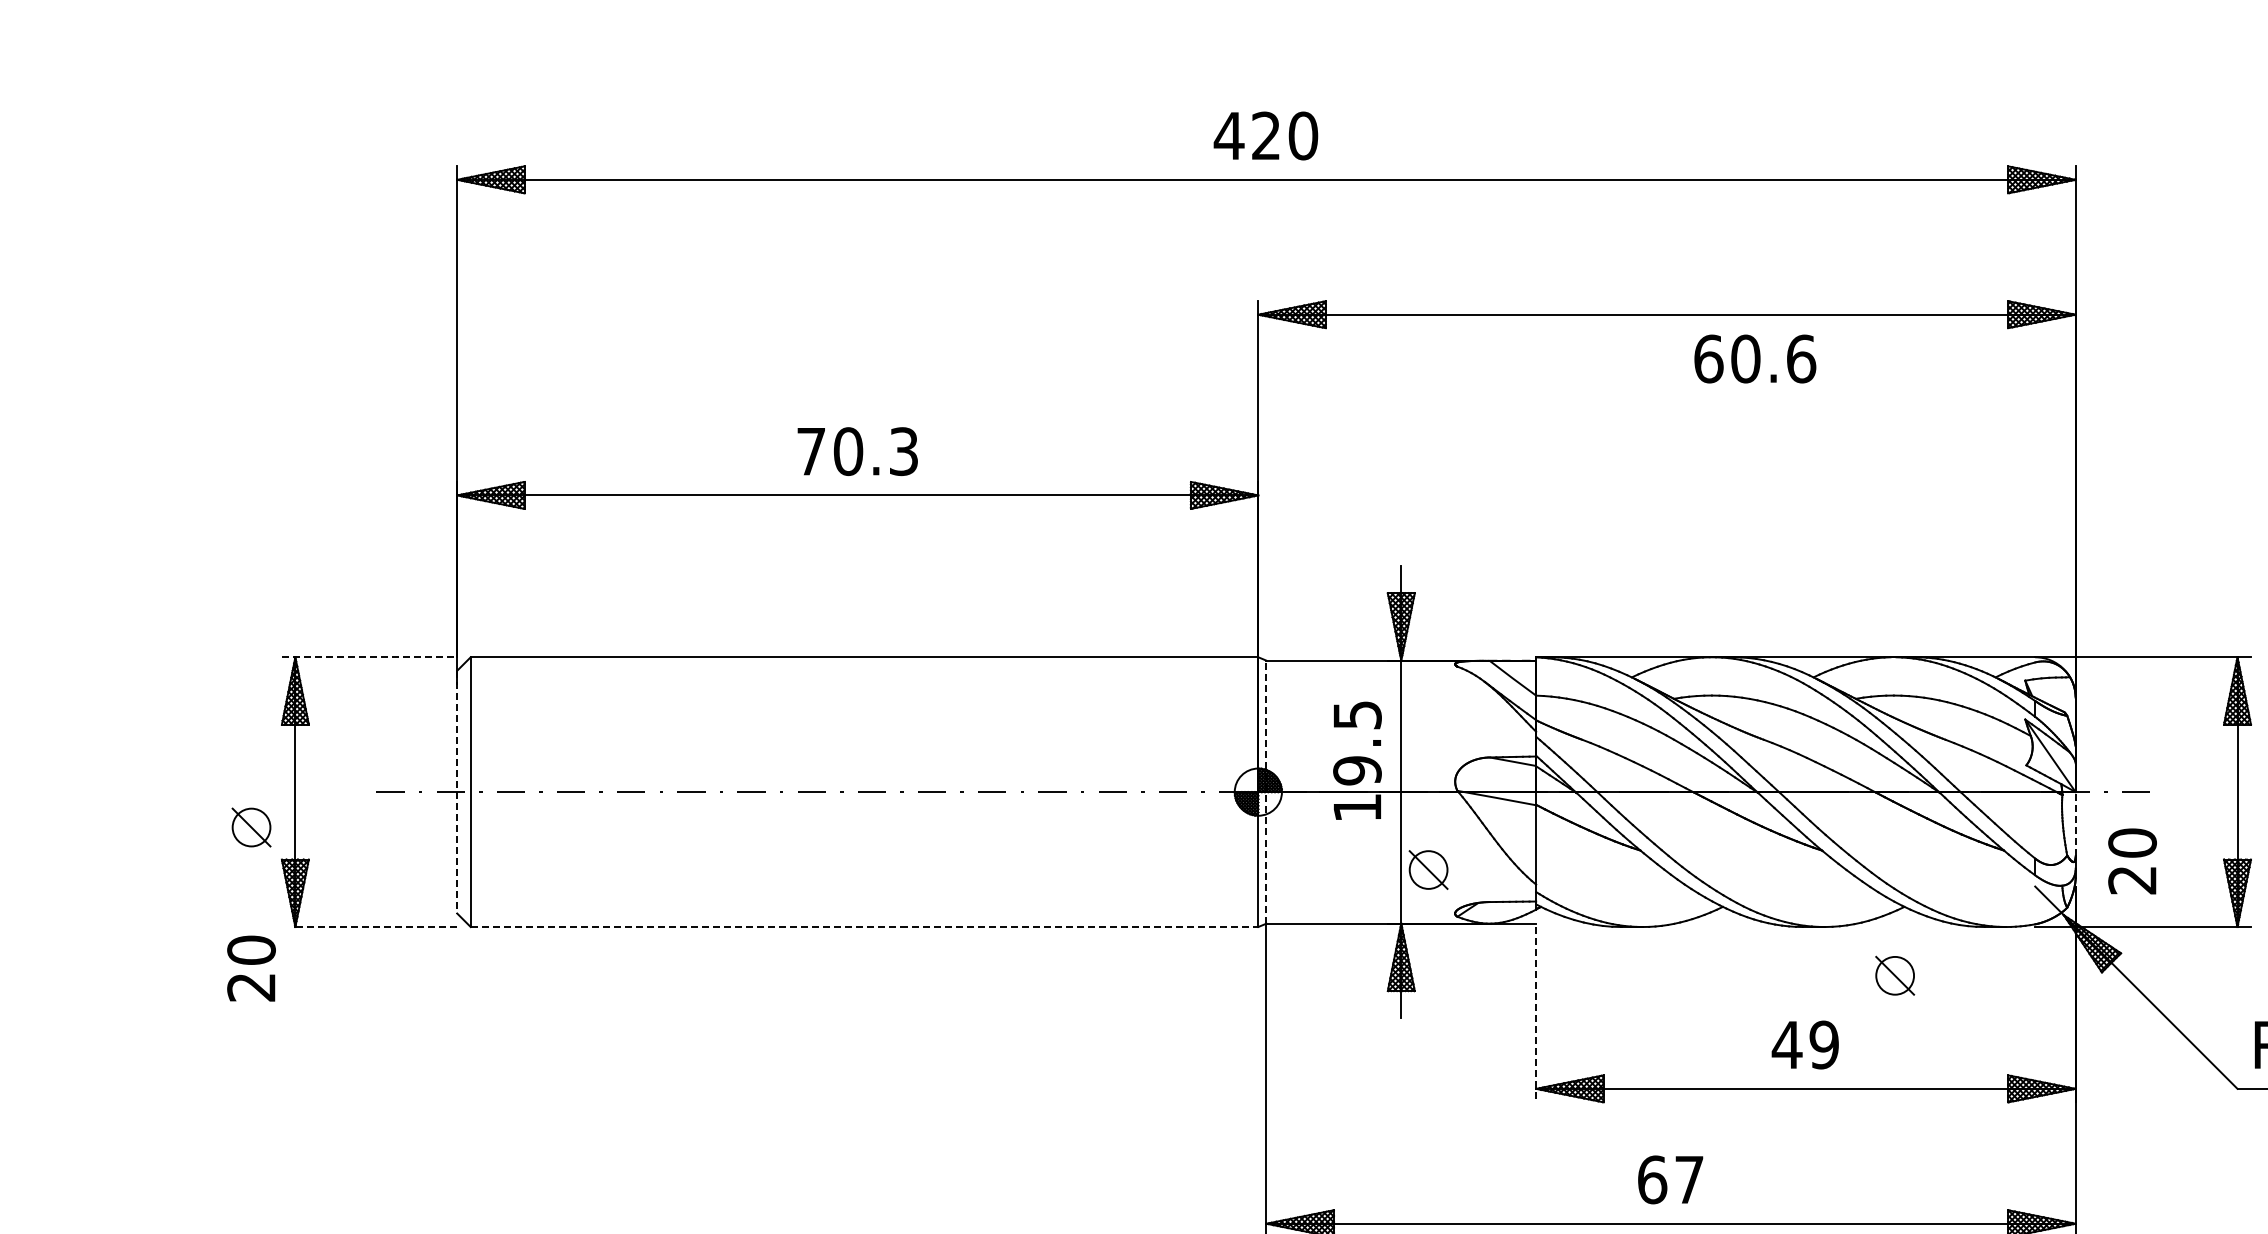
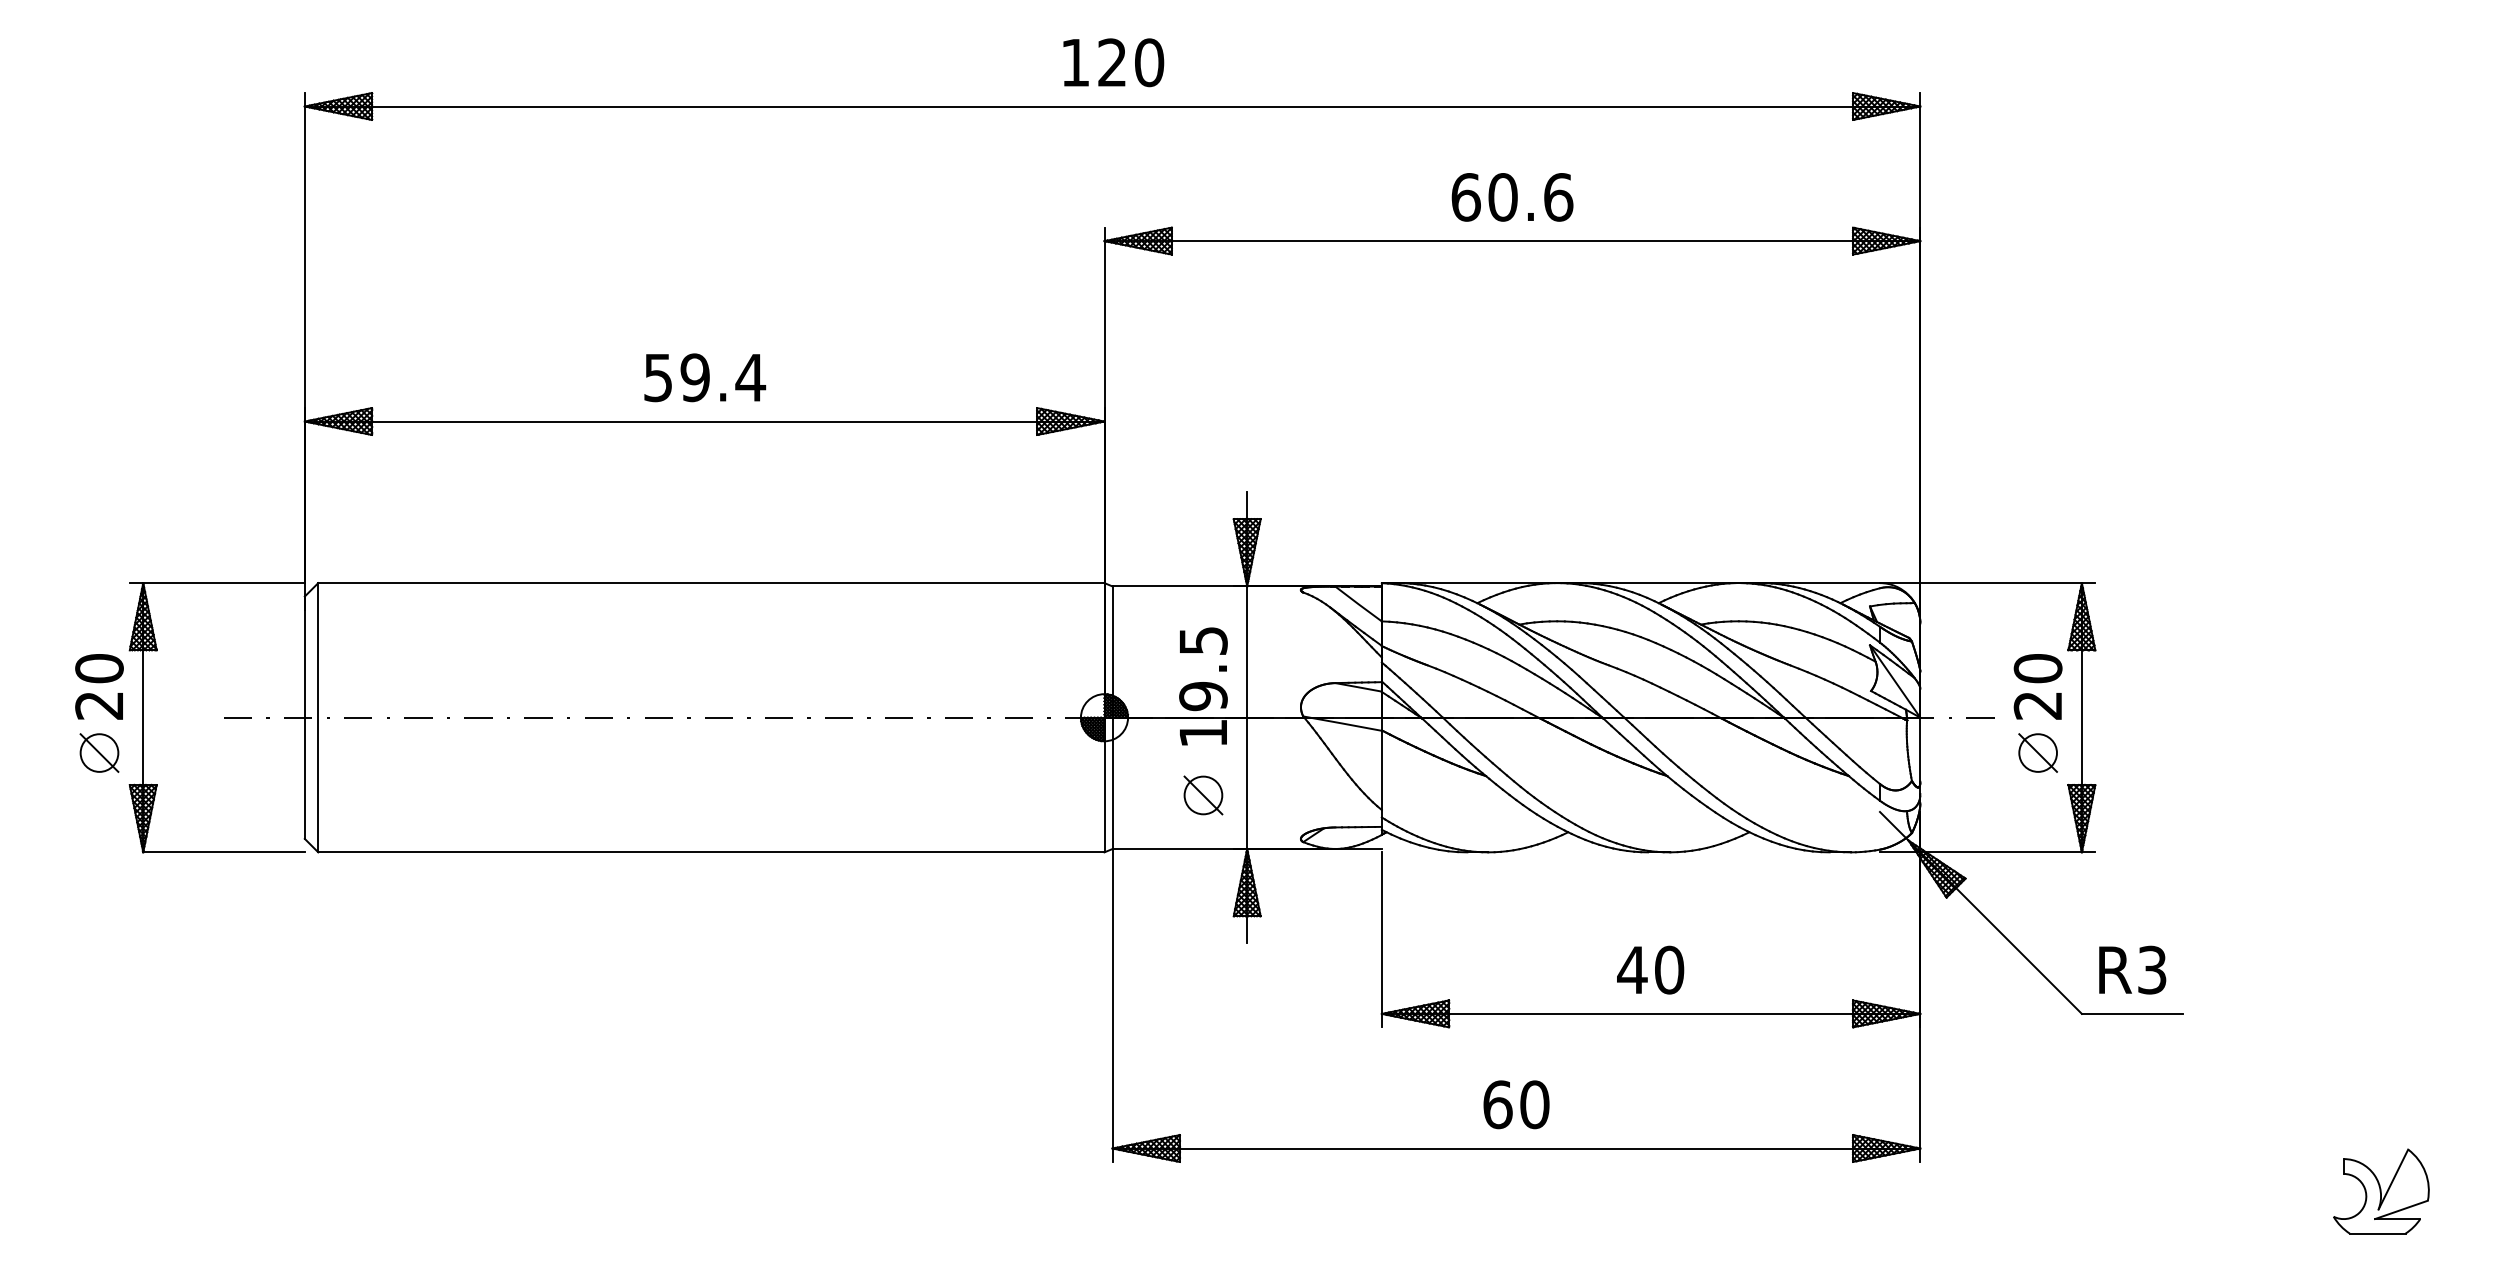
text: (1229, 135) -> (1075, 62), 420 -> 120
text: (1755, 359) -> (1512, 197), moved
text: (858, 451) -> (705, 377), 70.3 -> 59.4
line: (369, 657) -> (217, 583), dashed -> solid
line: (1266, 791) -> (1112, 717), dashed -> solid
line: (456, 792) -> (304, 718), dashed -> solid
line: (2075, 823) -> (1920, 749), dashed -> solid
text: (2131, 861) -> (2037, 686), moved
part: (1428, 870) -> (1203, 795), moved
line: (376, 927) -> (224, 852), dashed -> solid
line: (864, 927) -> (711, 852), dashed -> solid
text: (251, 968) -> (99, 686), moved
part: (1894, 975) -> (2037, 752), moved
line: (1535, 1014) -> (1381, 939), dashed -> solid
text: (1824, 1044) -> (1669, 969), 49 -> 40
text: (1689, 1179) -> (1534, 1104), 67 -> 60

